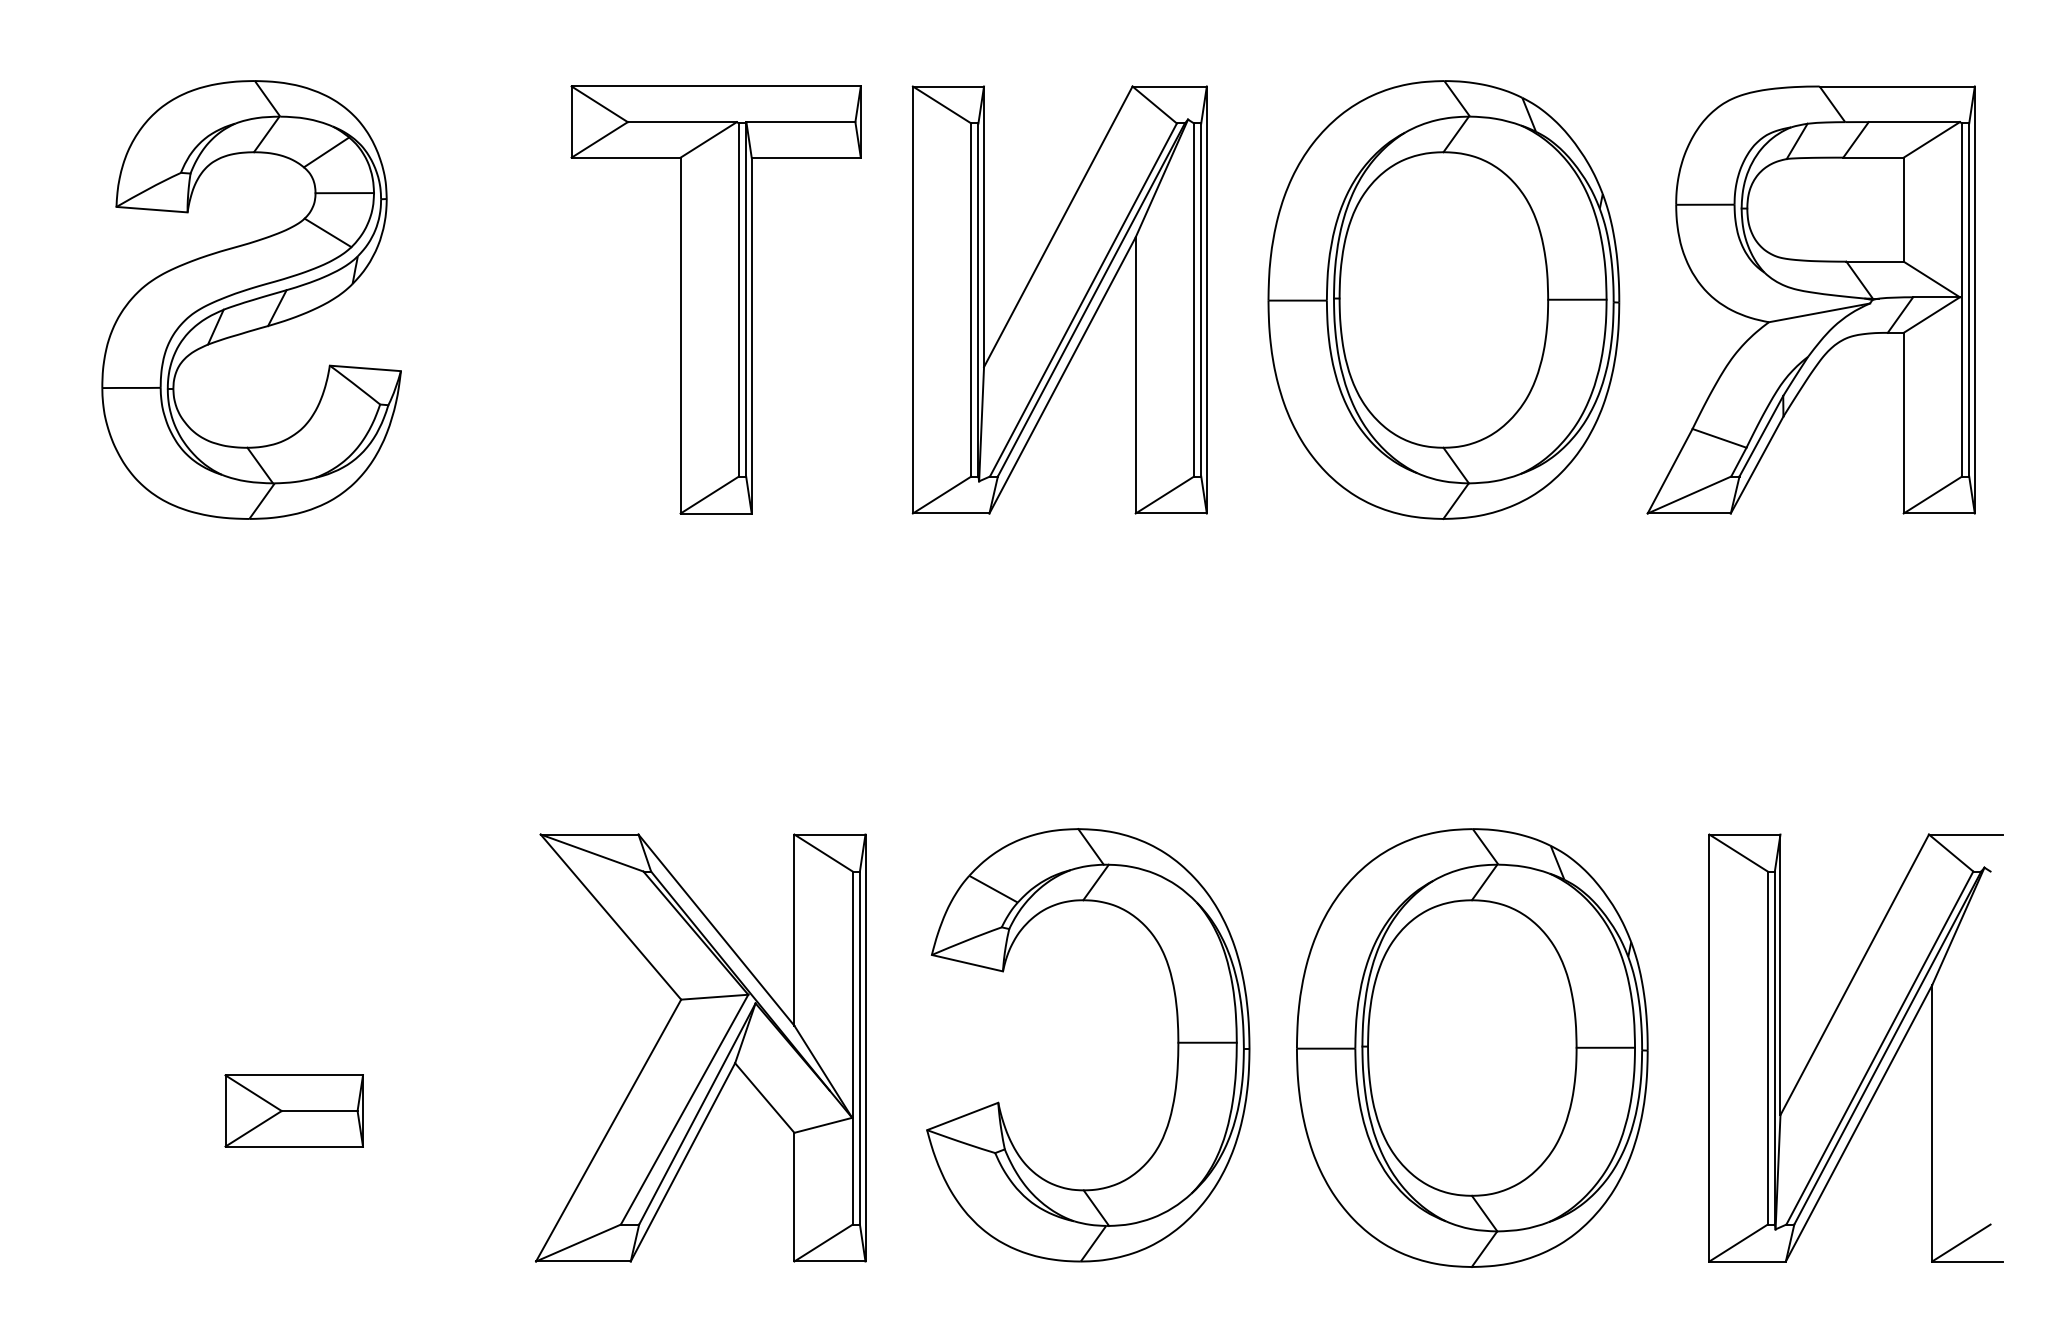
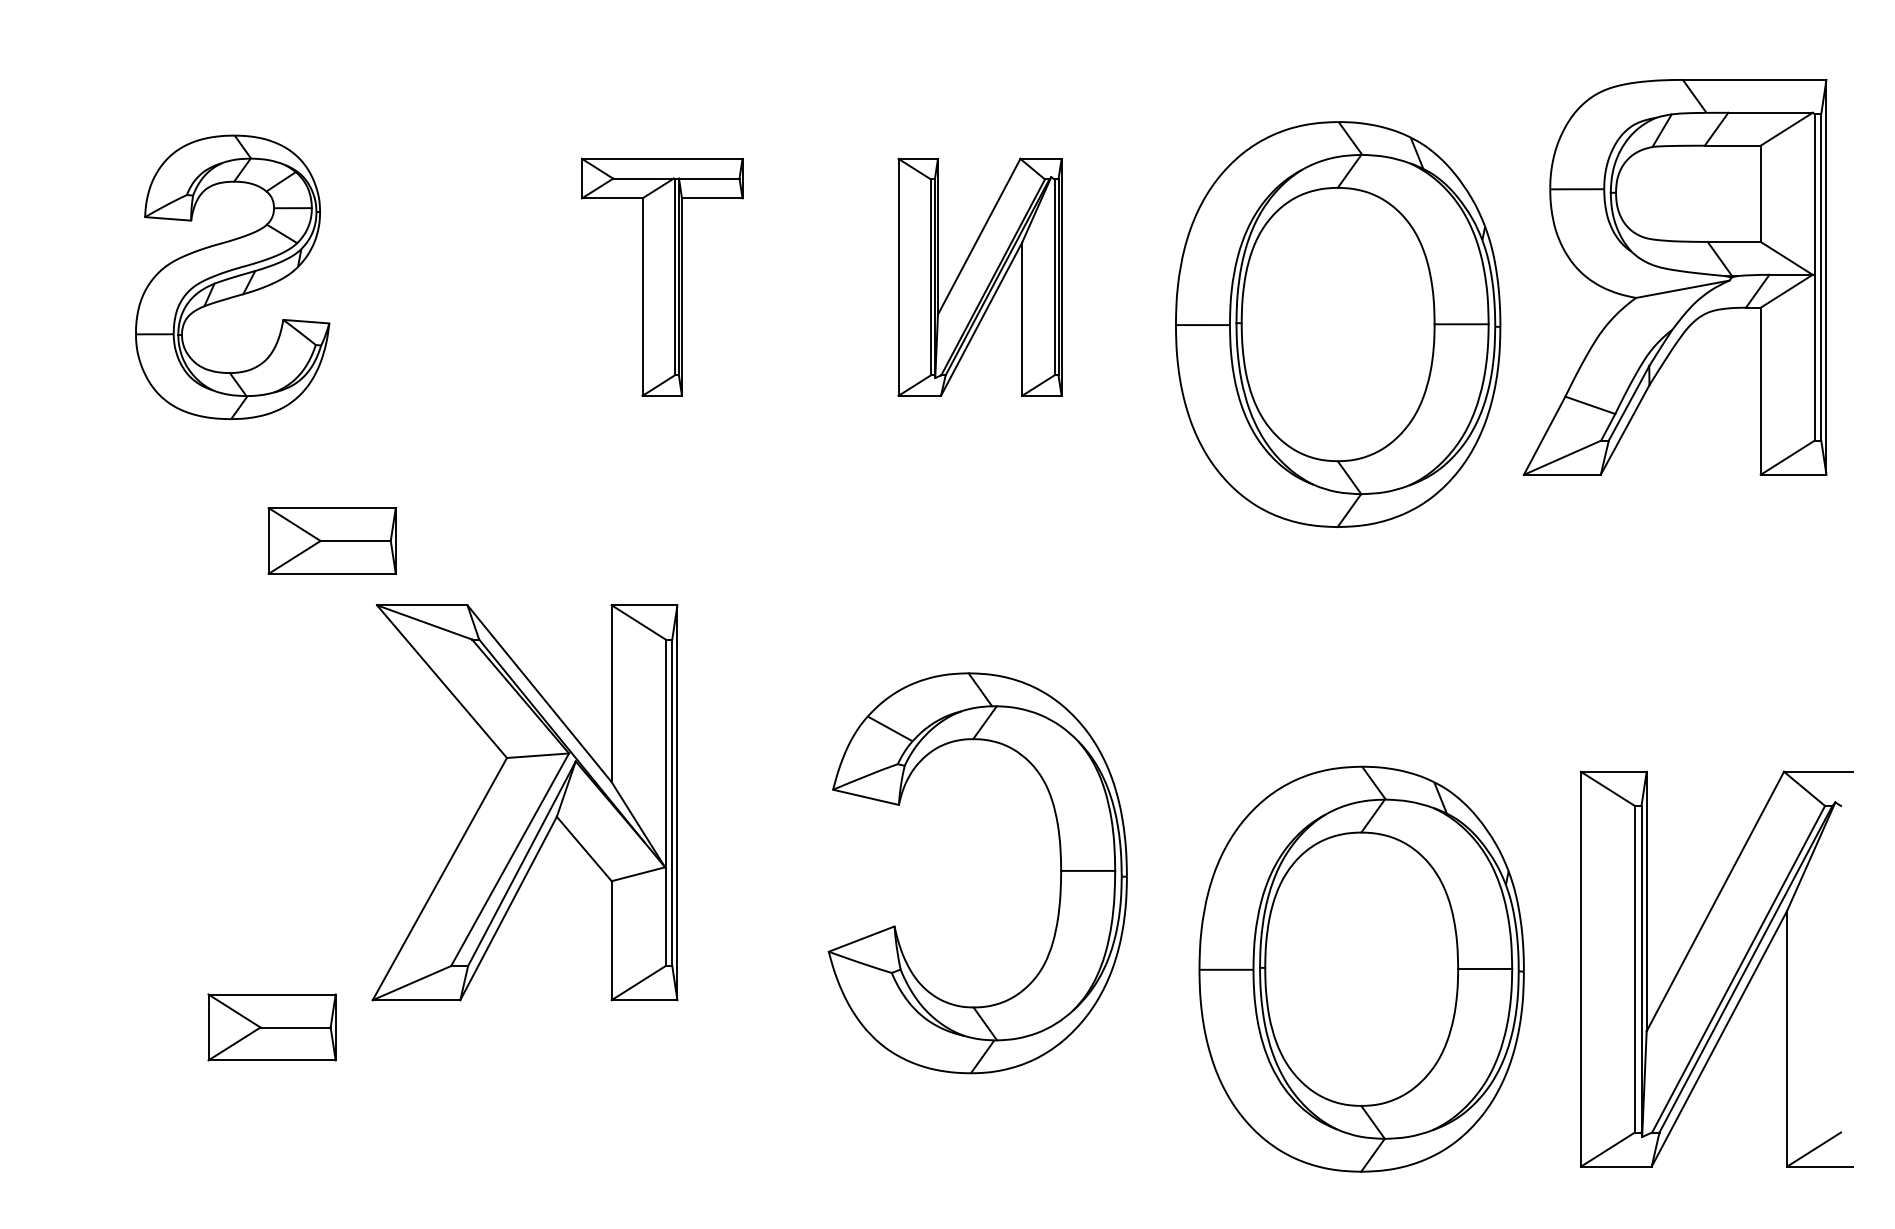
part: (251, 299) -> (232, 276), size x0.7
part: (715, 299) -> (661, 276), size x0.6
part: (1059, 299) -> (979, 276), size x0.6
part: (1443, 299) -> (1337, 324), moved
part: (358, 584) -> (331, 540), added
part: (1177, 1045) -> (1060, 873), moved
part: (700, 1047) -> (524, 802), moved

